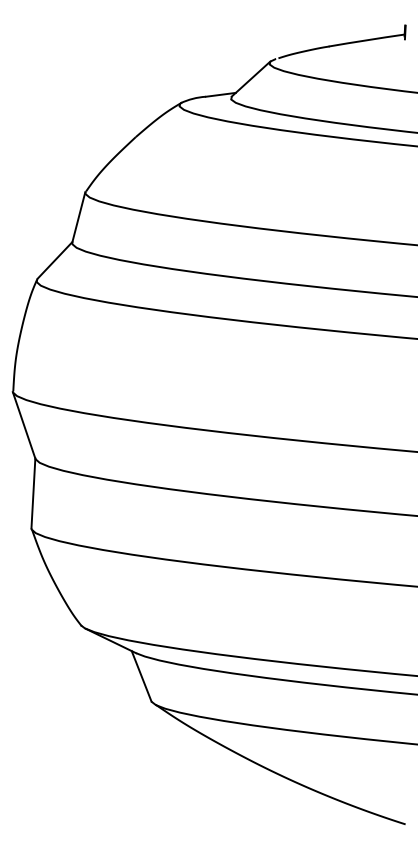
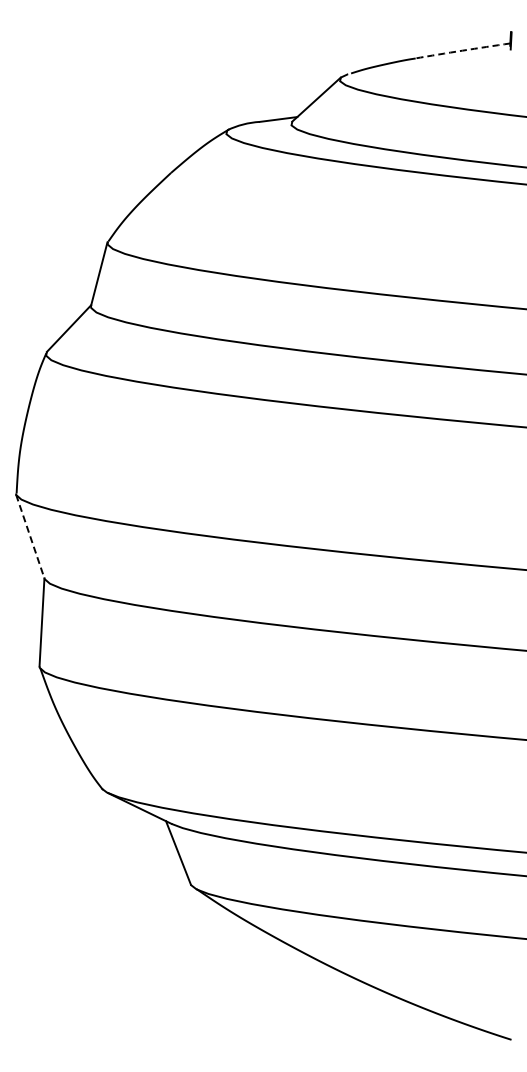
arc: (366, 40) -> (462, 50), solid -> dashed
line: (24, 426) -> (30, 537), solid -> dashed

